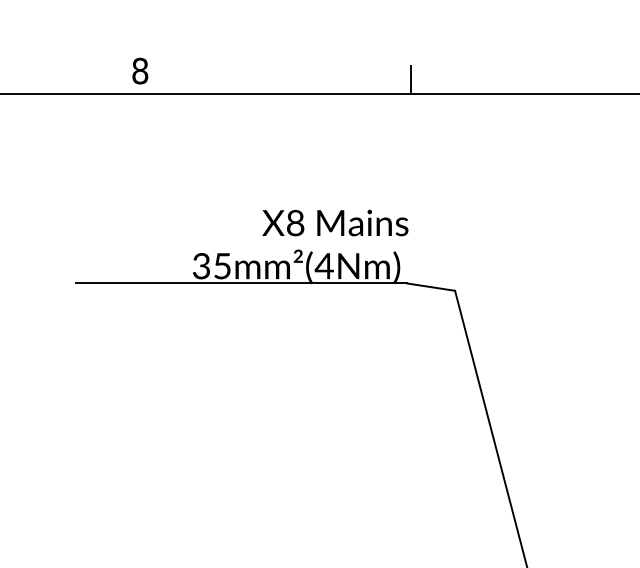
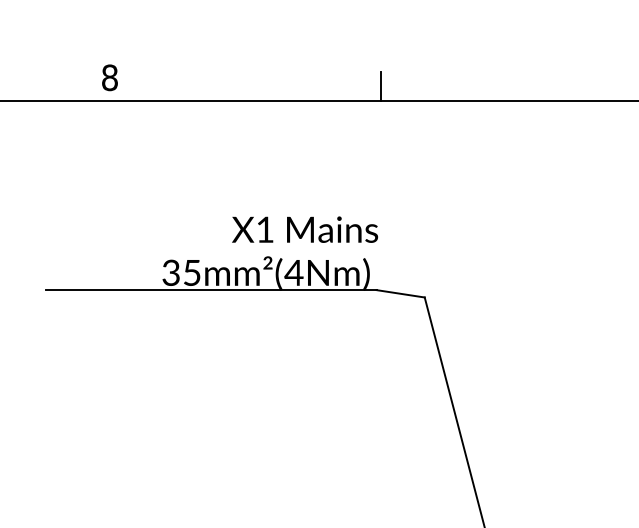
text: (295, 223) -> (265, 230), X8 -> X1

